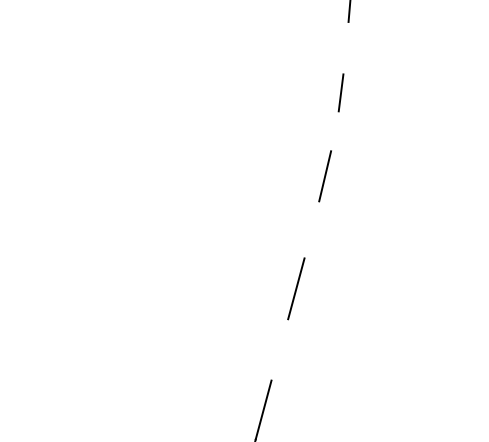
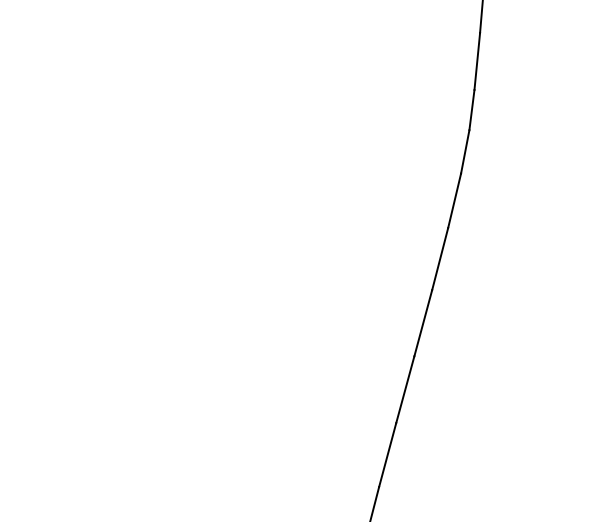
line: (346, 47) -> (477, 60), added
line: (335, 130) -> (465, 151), added
line: (312, 230) -> (440, 259), added
line: (280, 349) -> (405, 389), added

